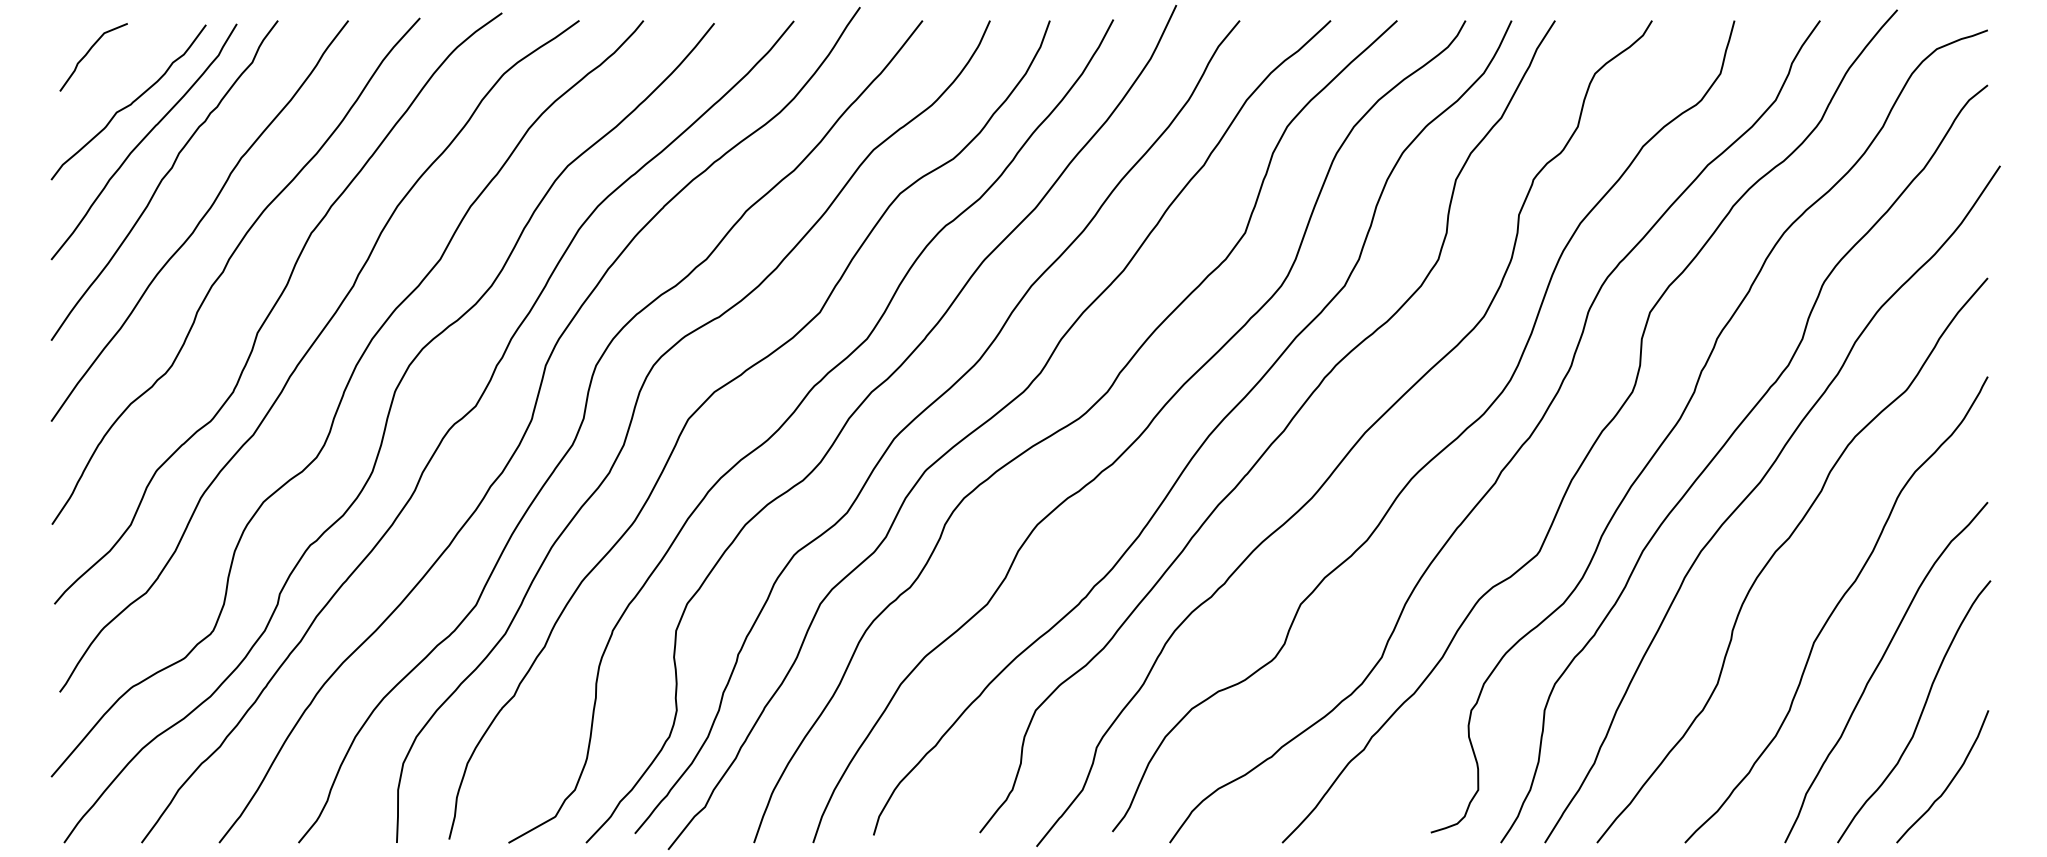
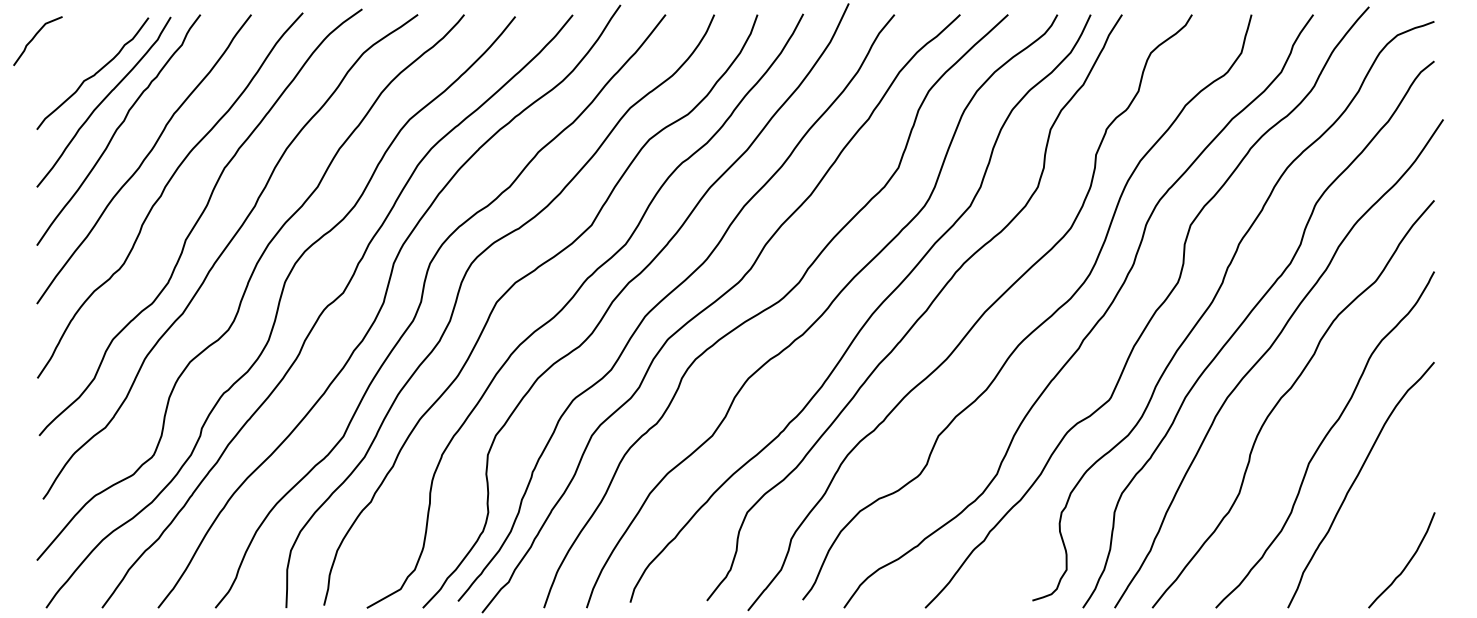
curve: (88, 53) -> (34, 38), moved
curve: (1920, 713) -> (1385, 514), removed

